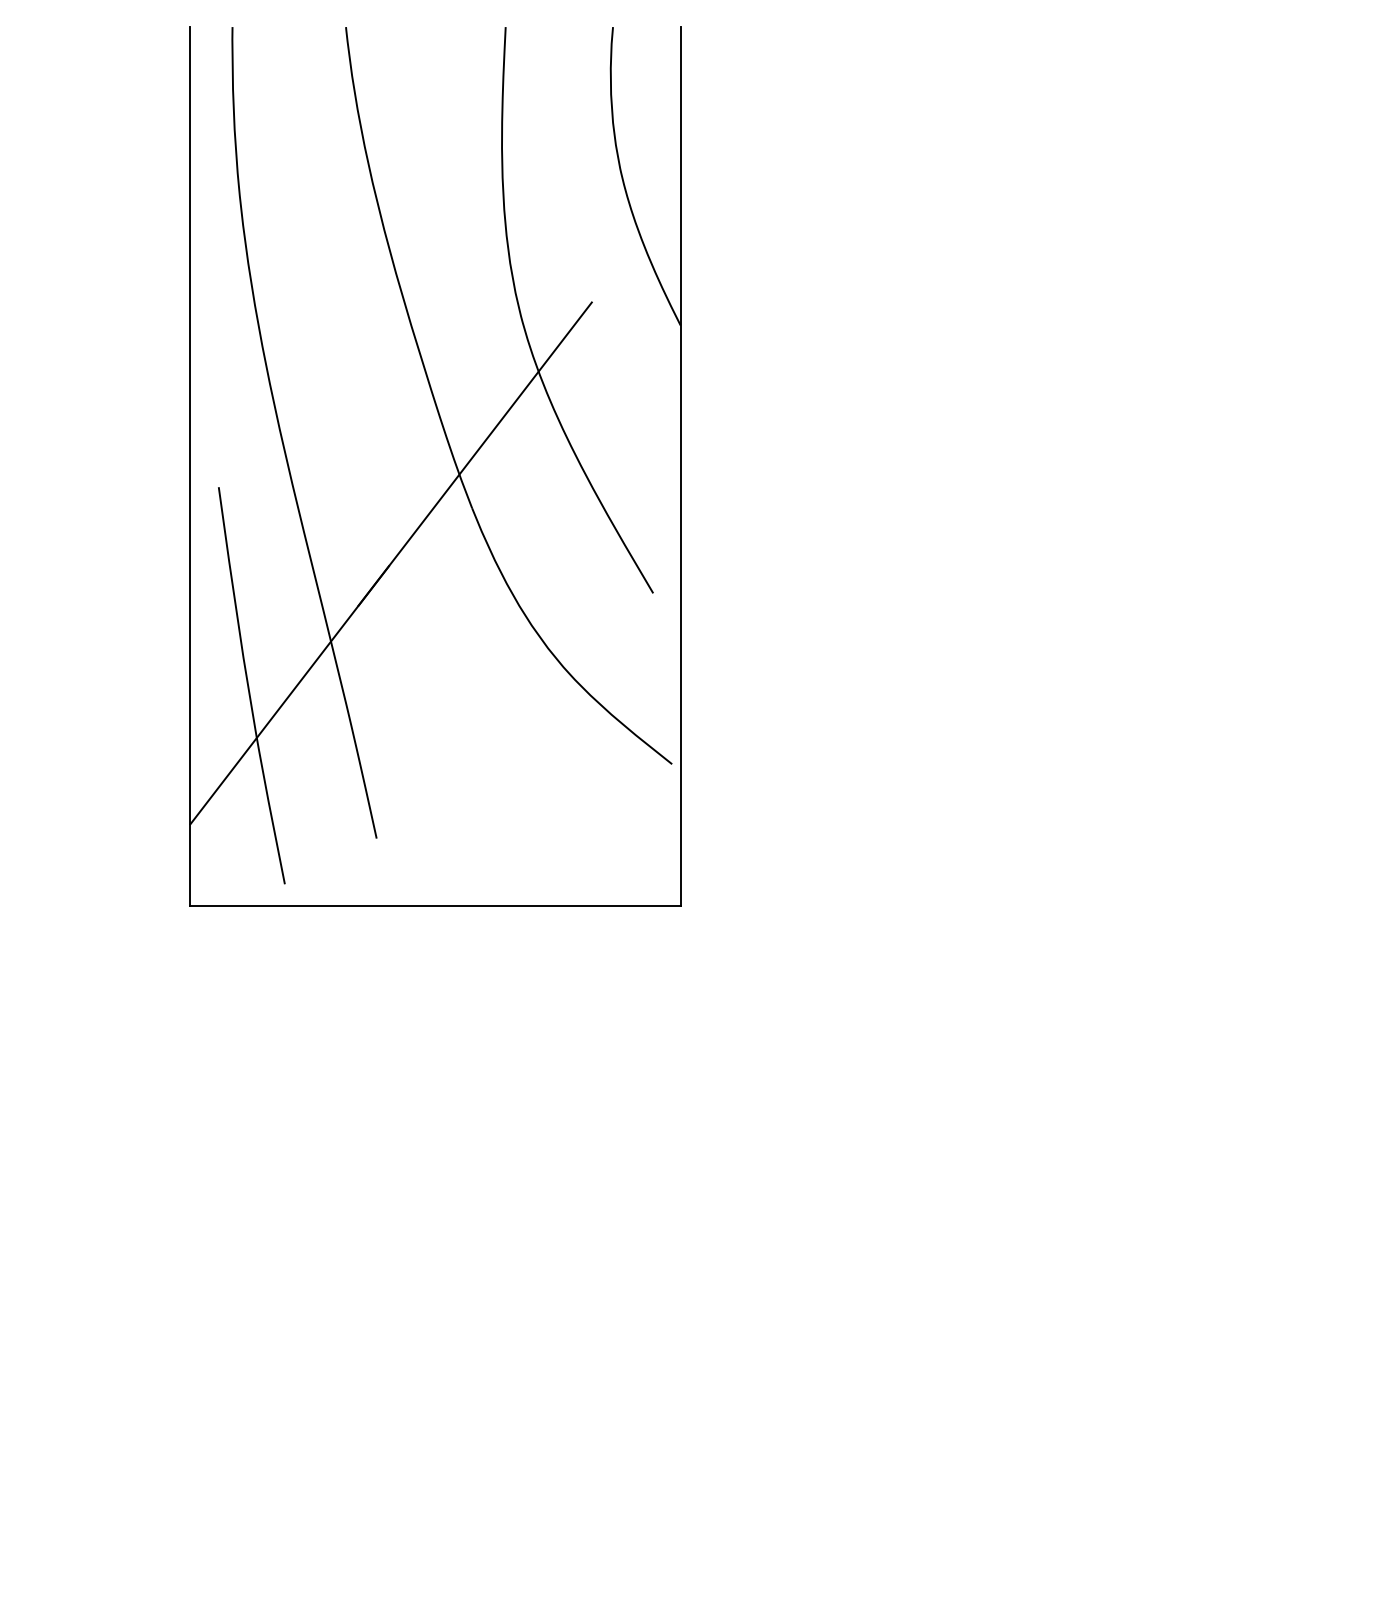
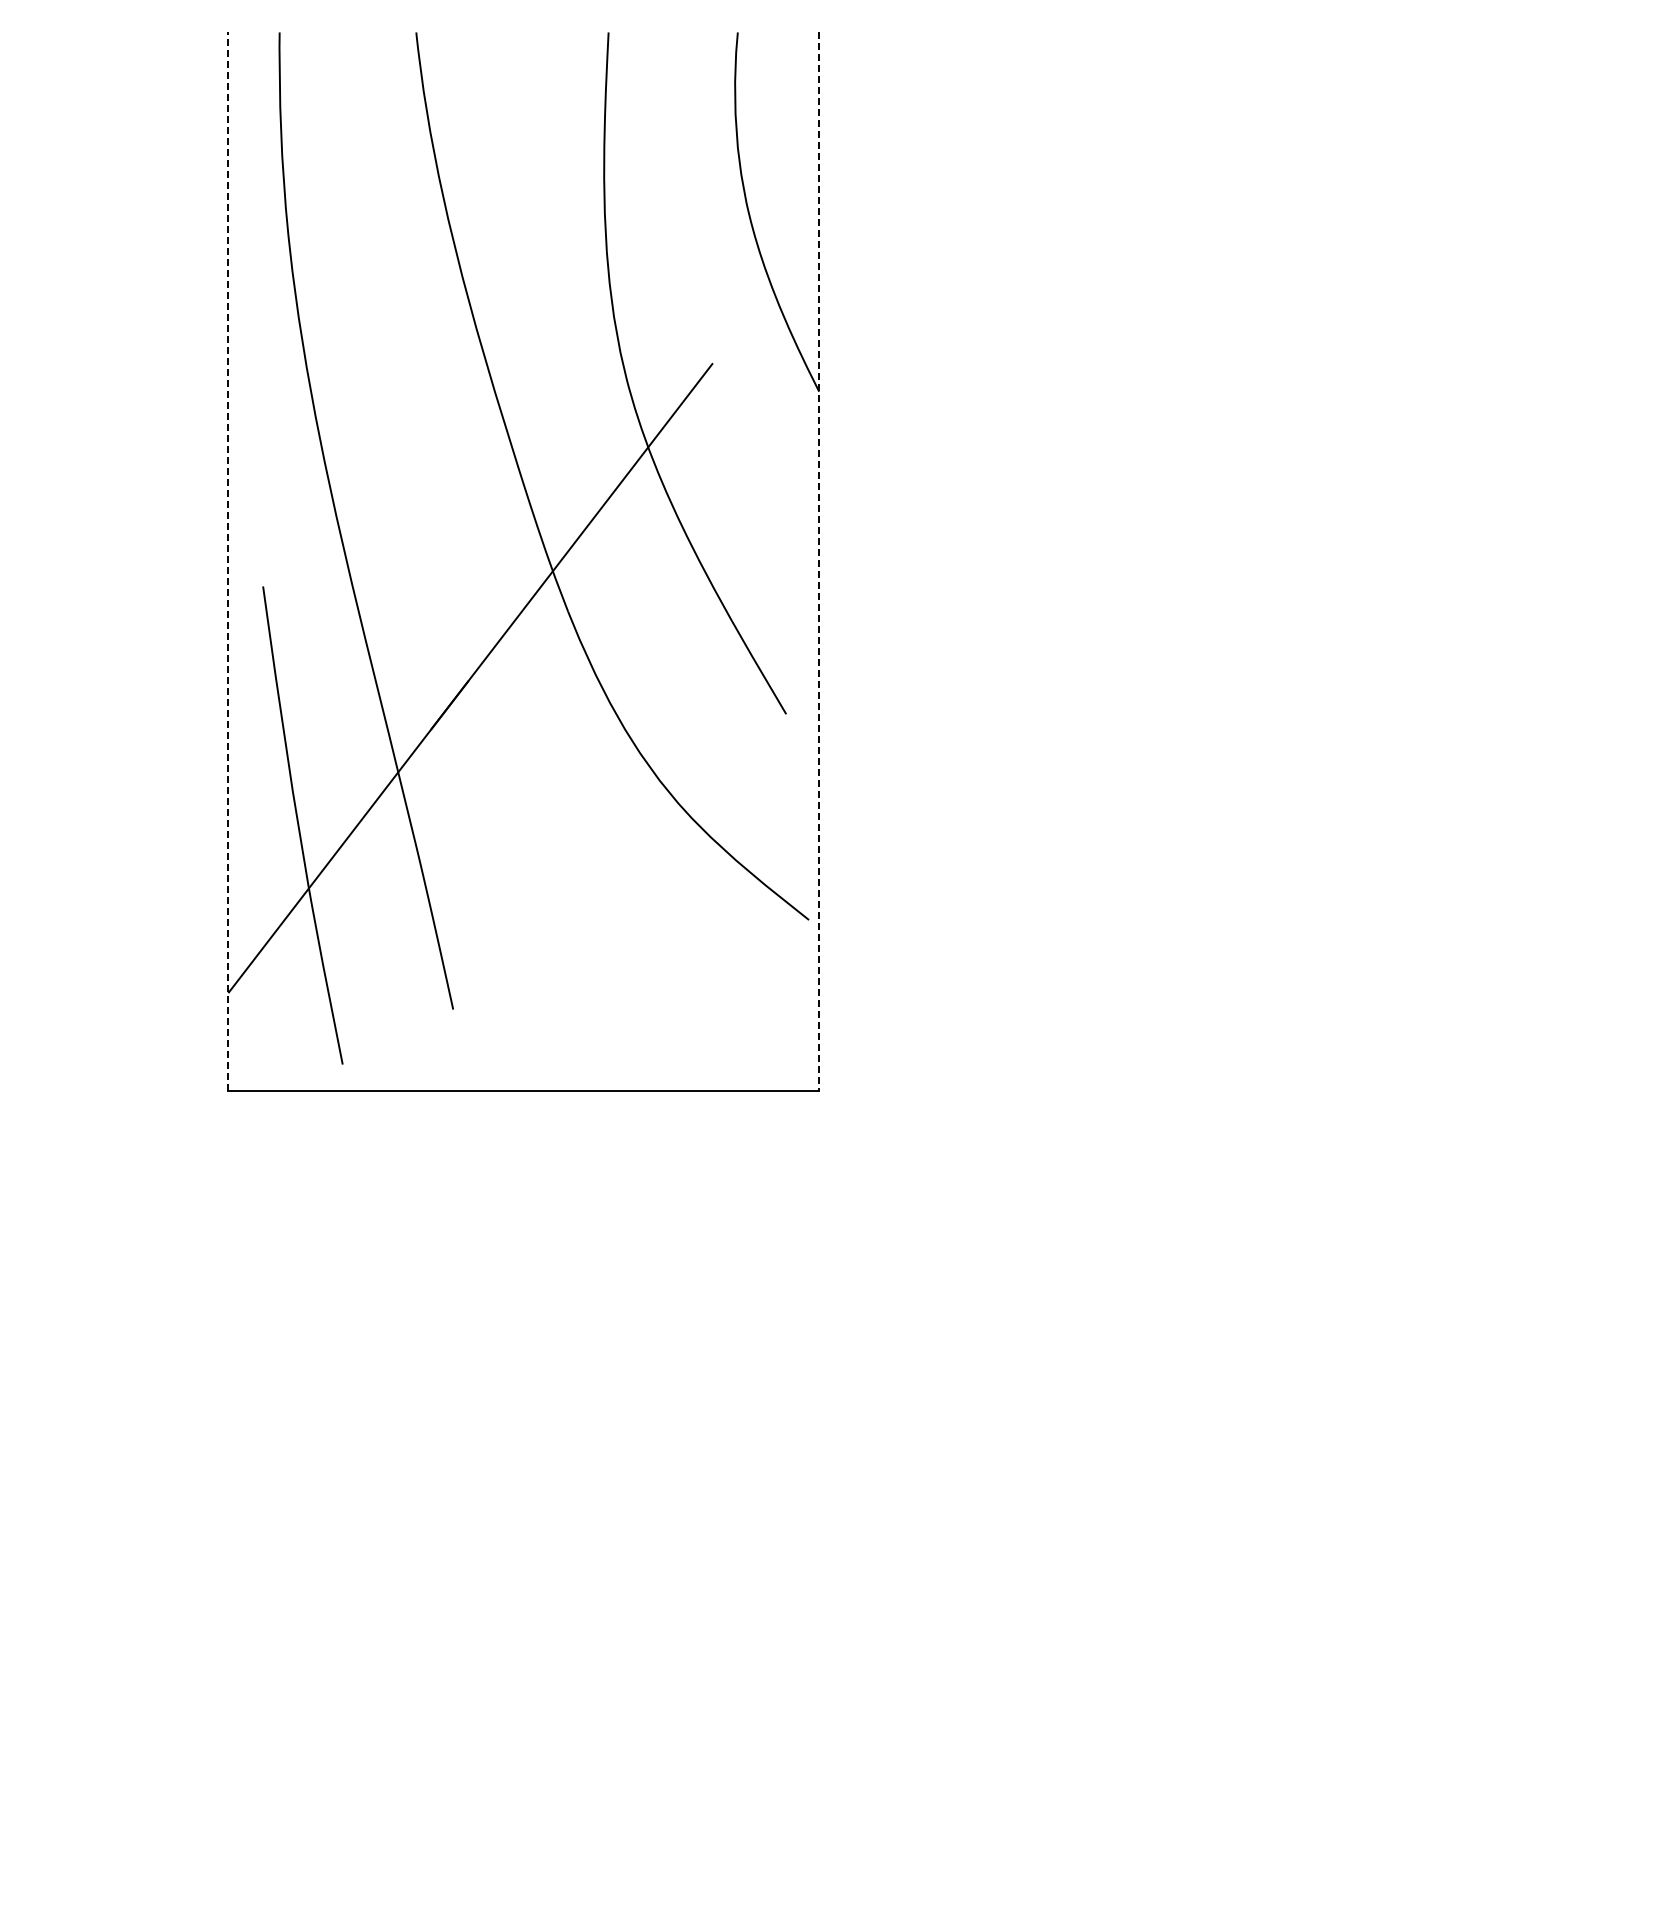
line: (190, 466) -> (228, 561), solid -> dashed
line: (680, 467) -> (819, 562), solid -> dashed

